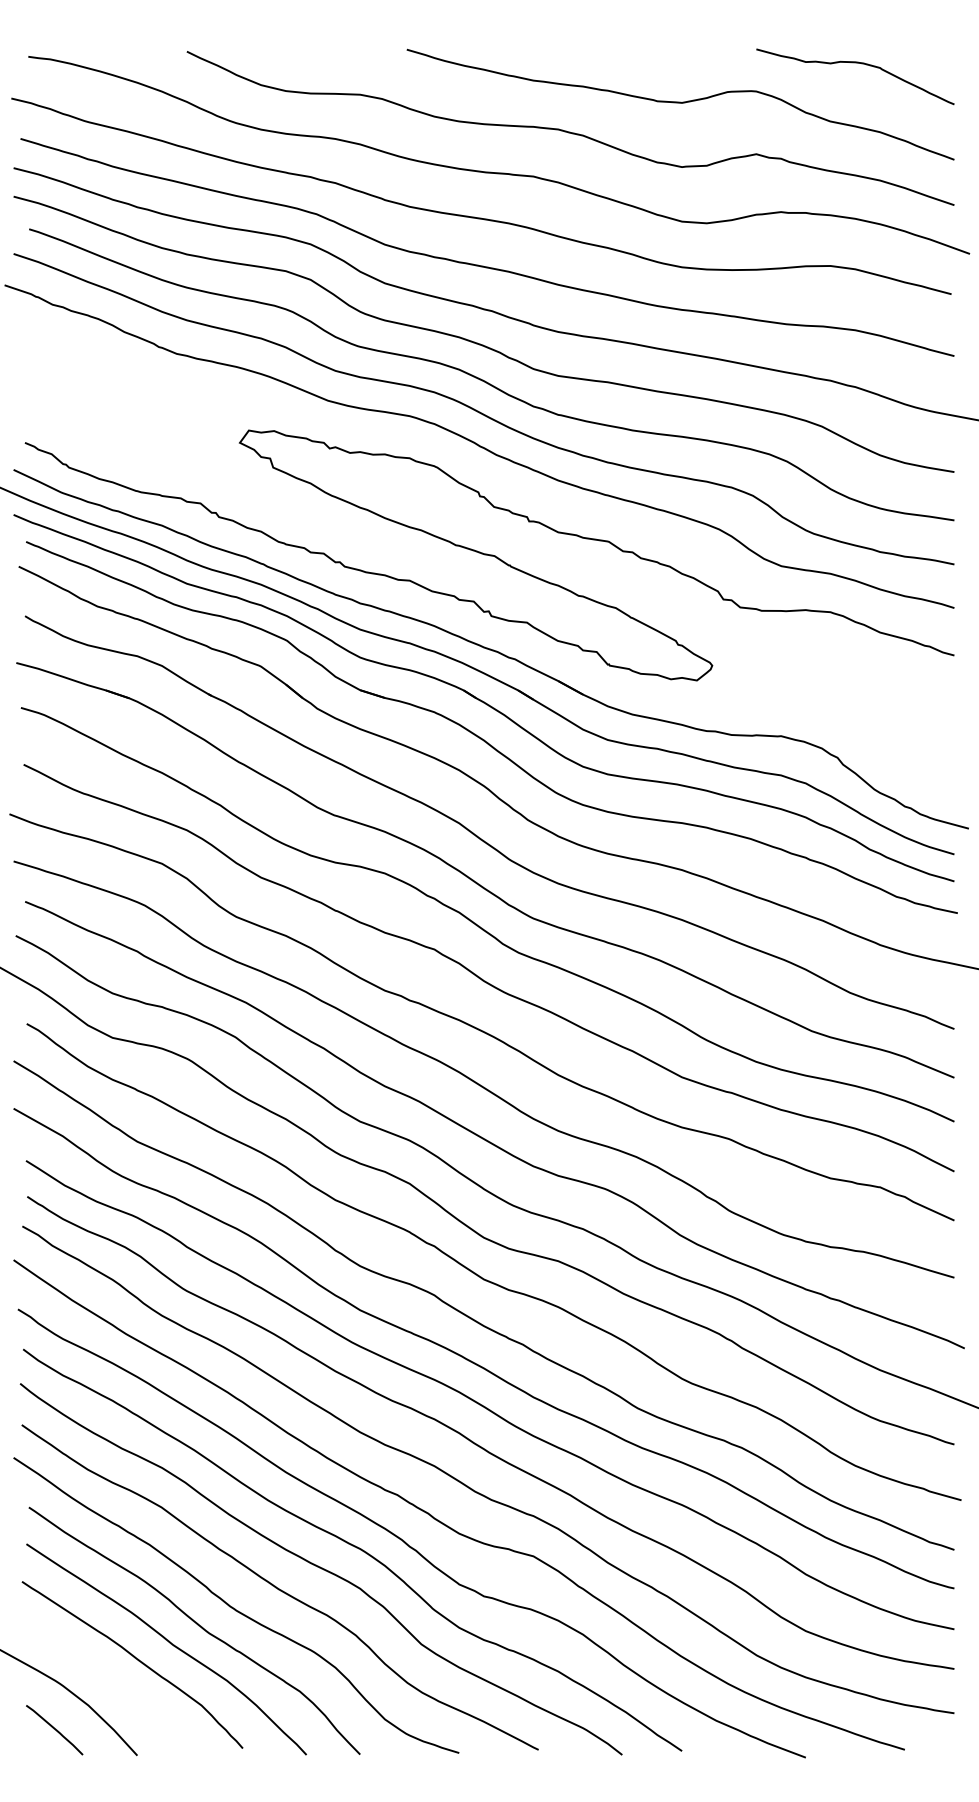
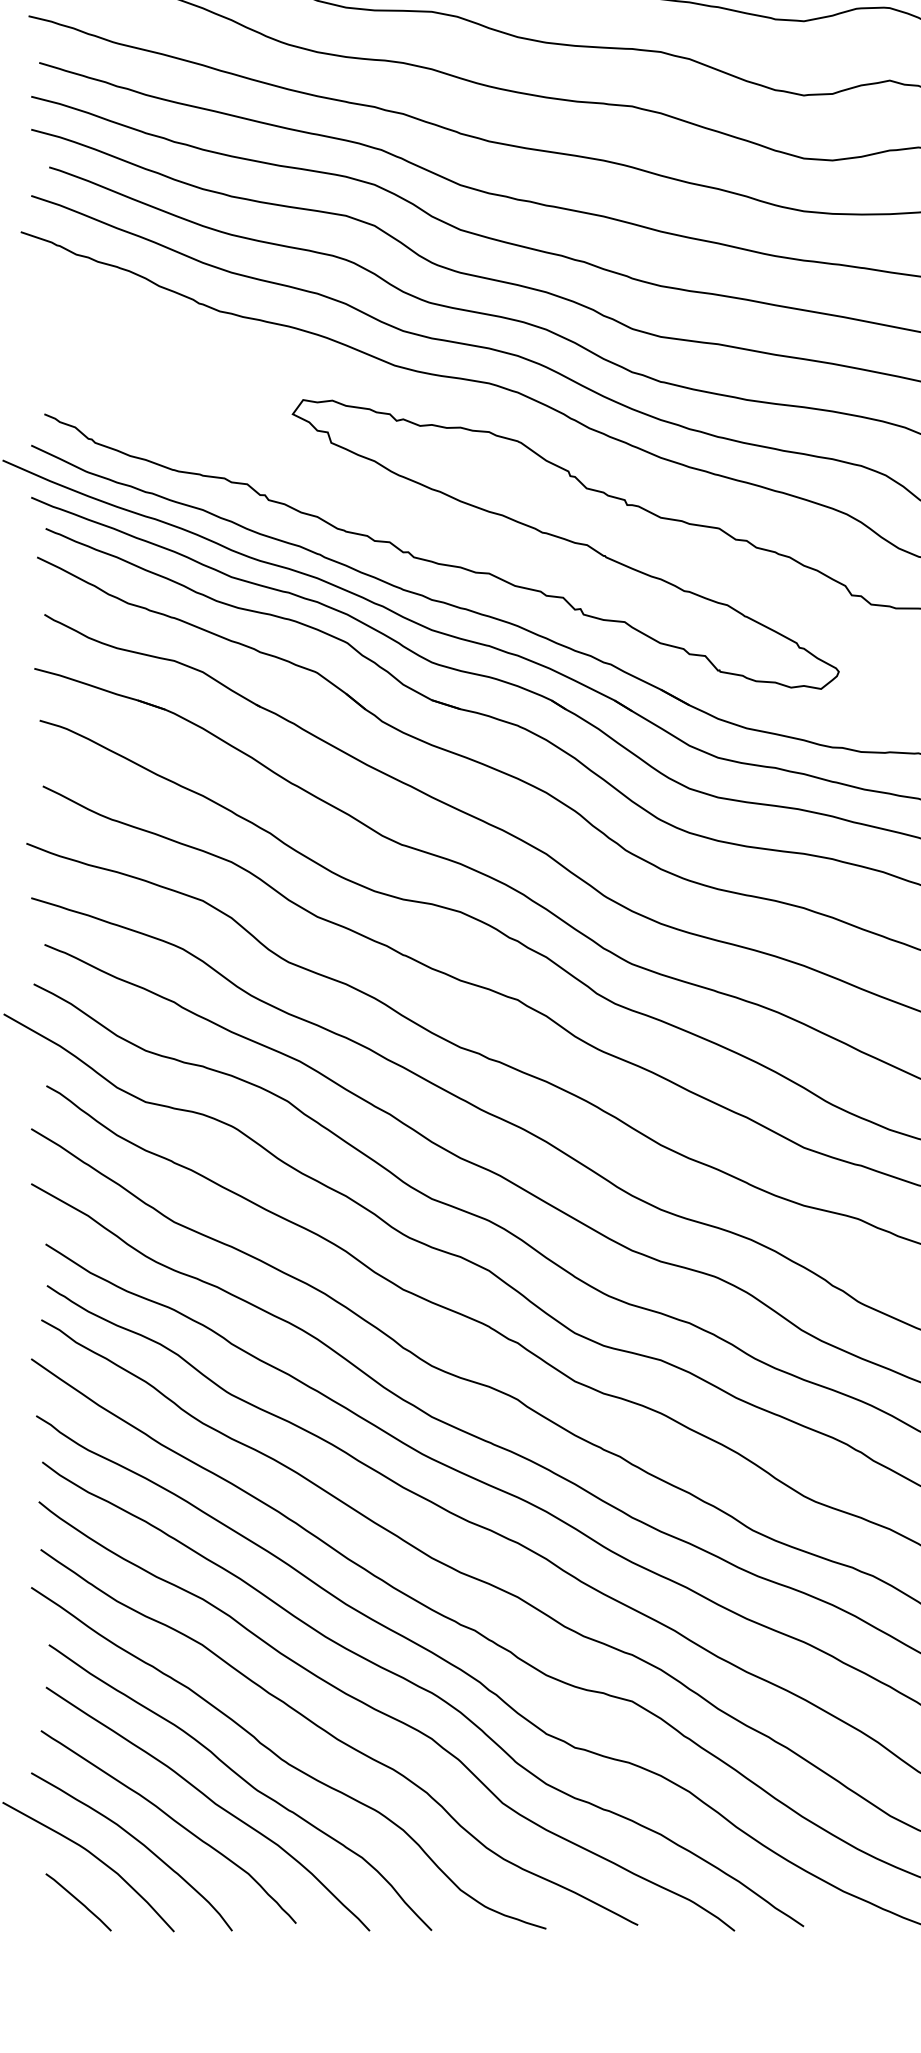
curve: (107, 1679) -> (139, 1843), added

